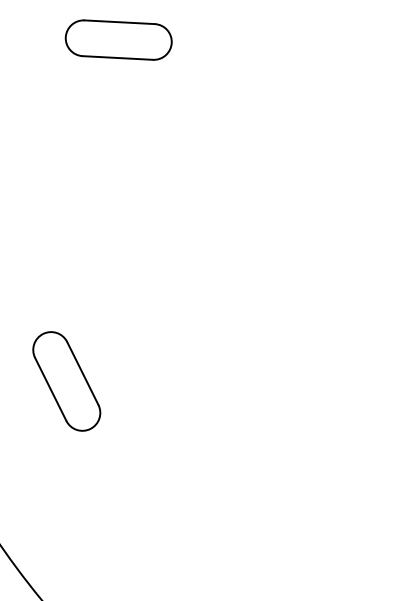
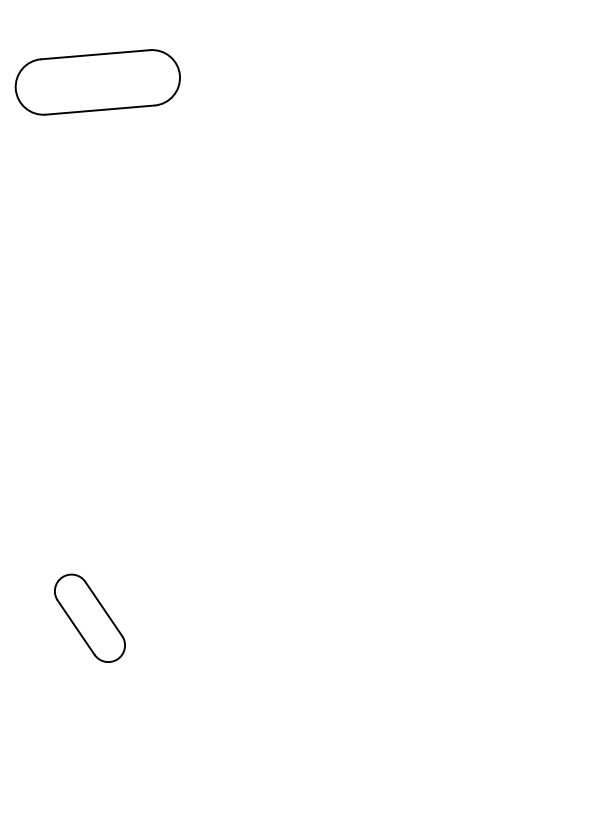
part: (66, 381) -> (89, 618), size x0.6

